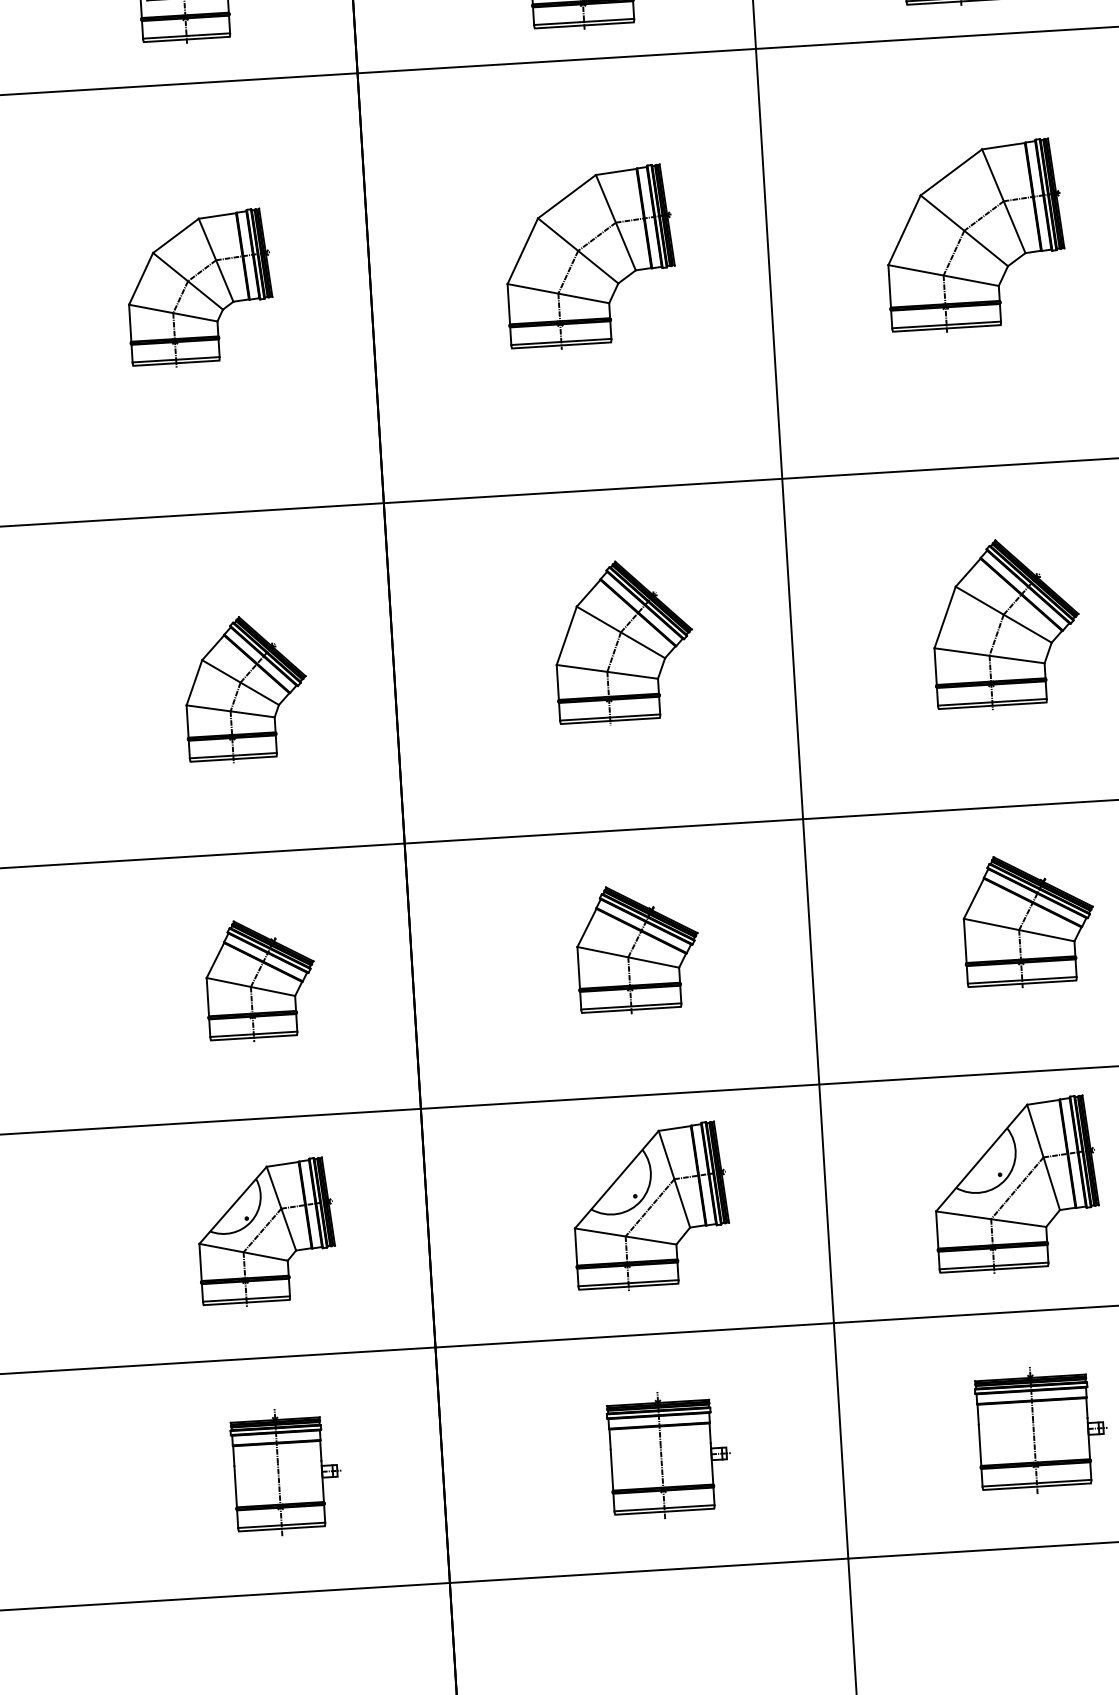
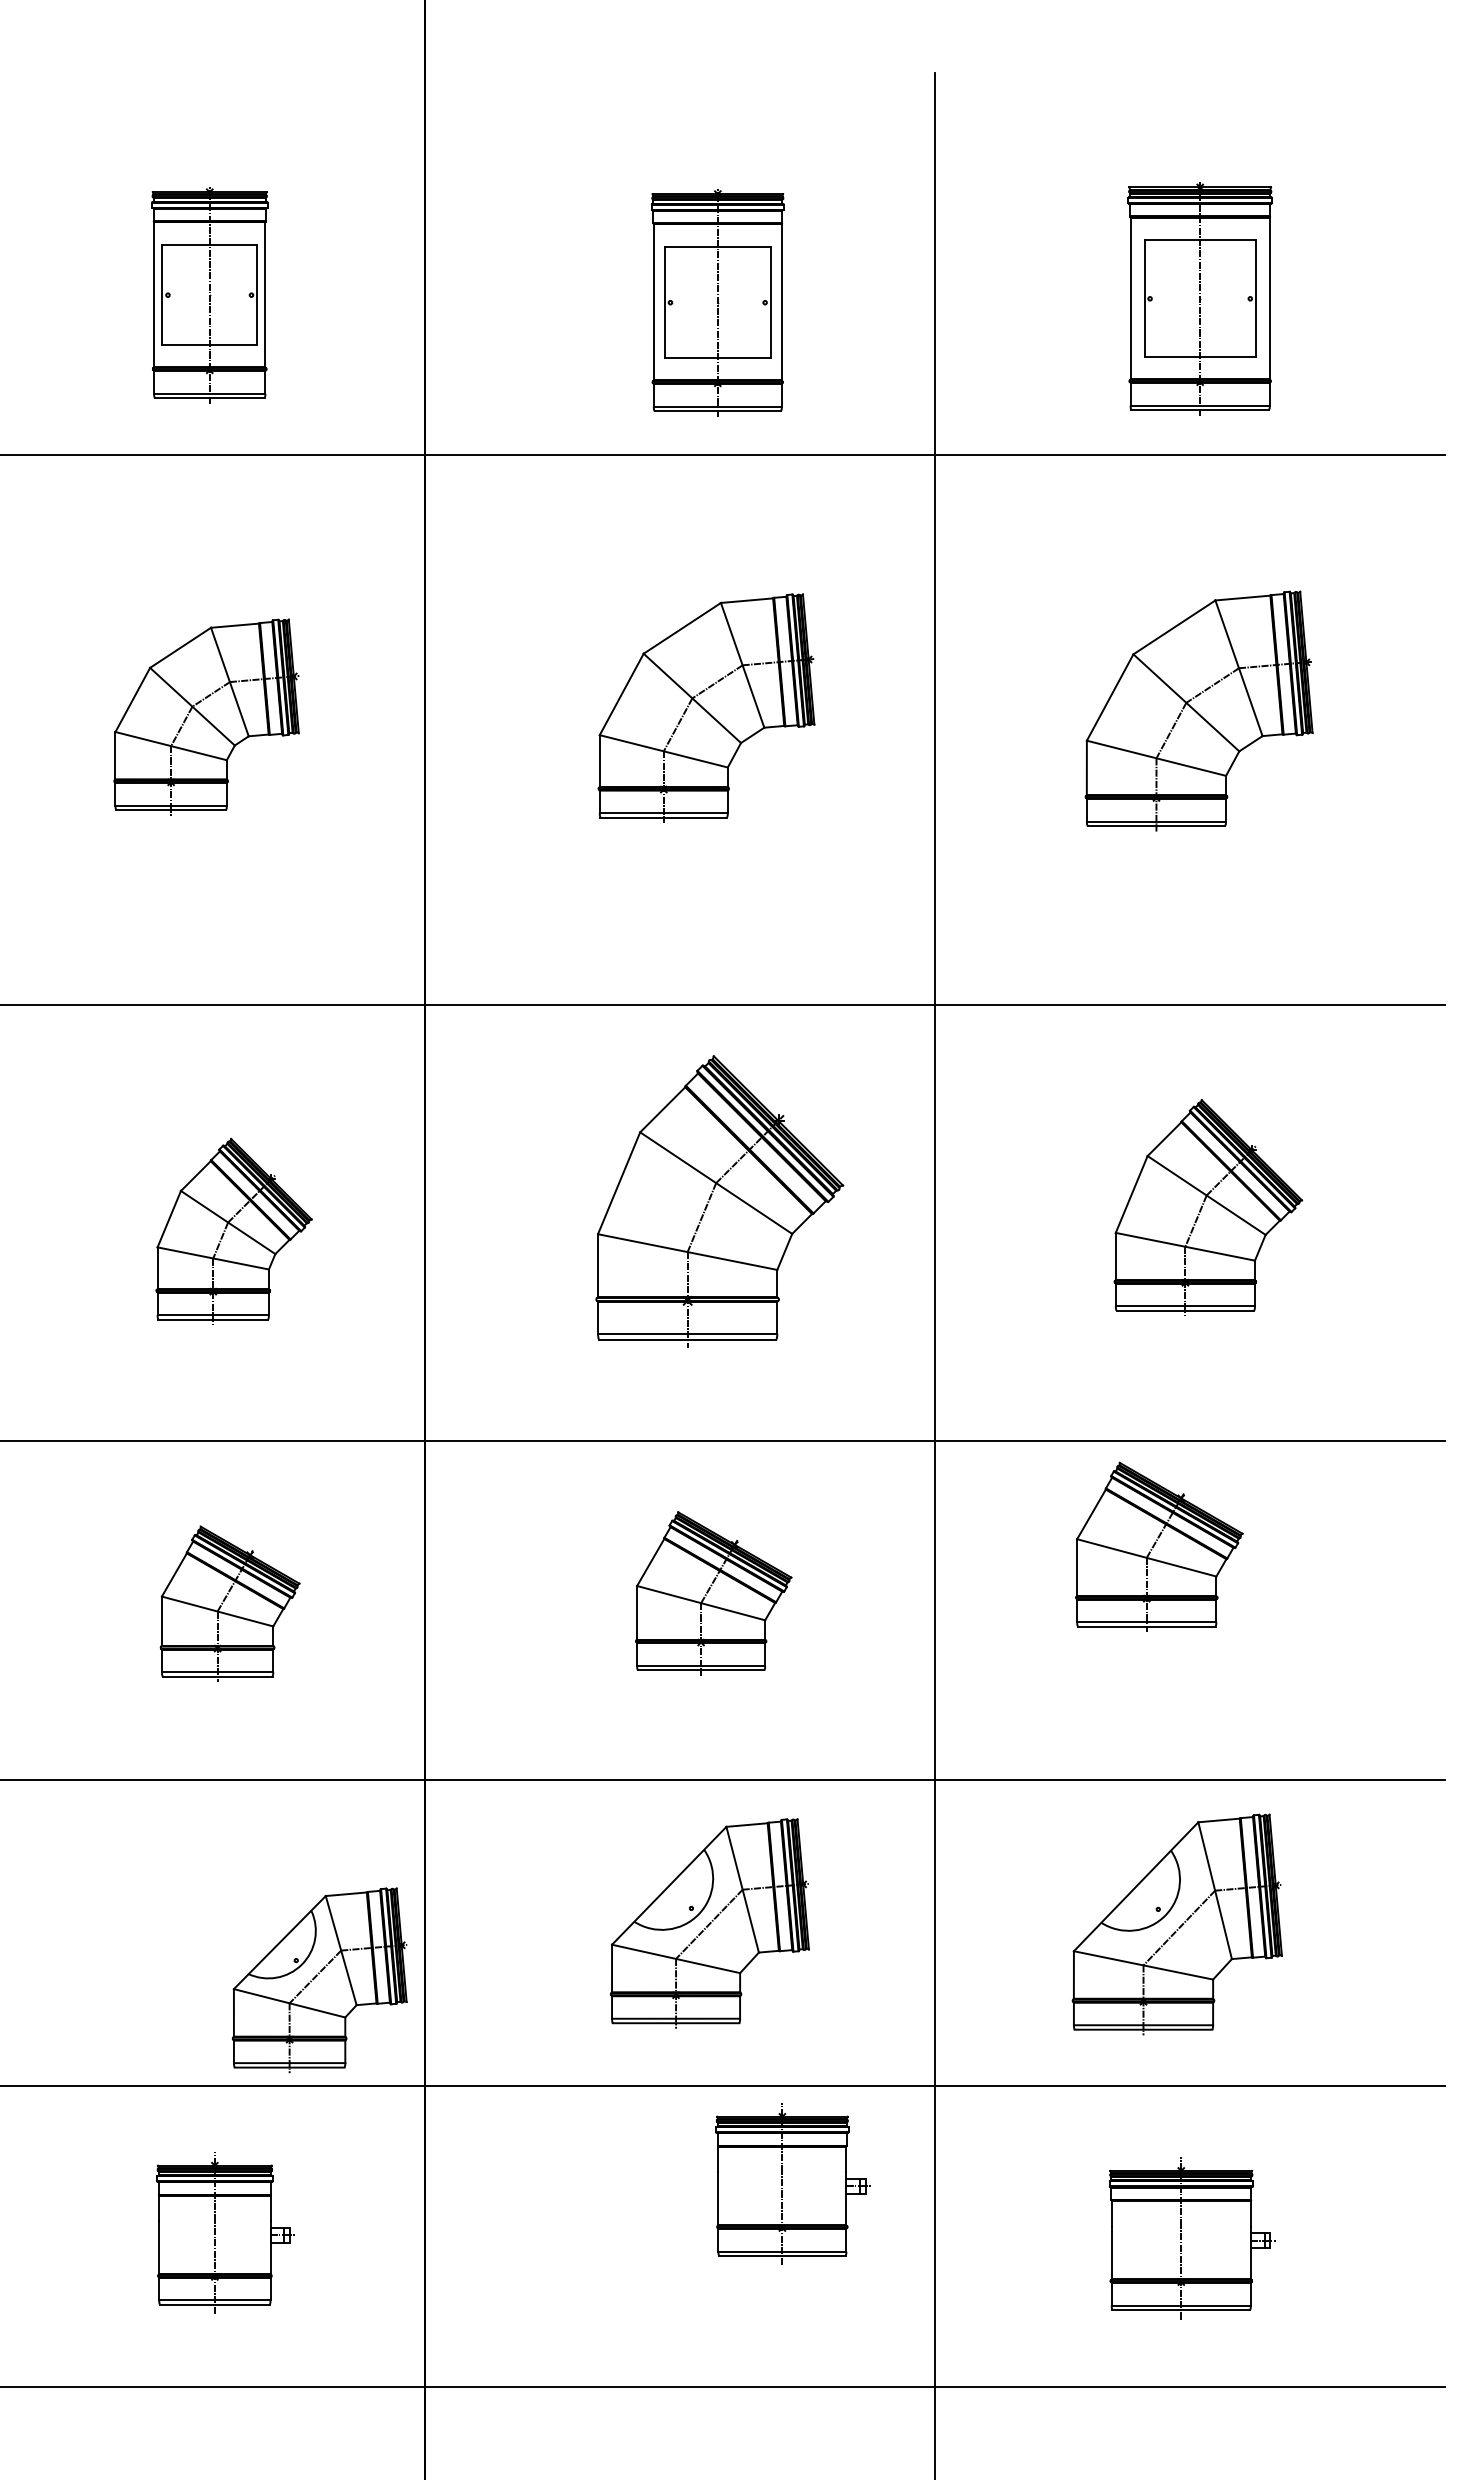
part: (623, 641) -> (719, 1200), size x1.4
part: (1028, 920) -> (1159, 1546), moved
part: (265, 1233) -> (319, 1980), moved
part: (669, 1454) -> (792, 2183), moved

